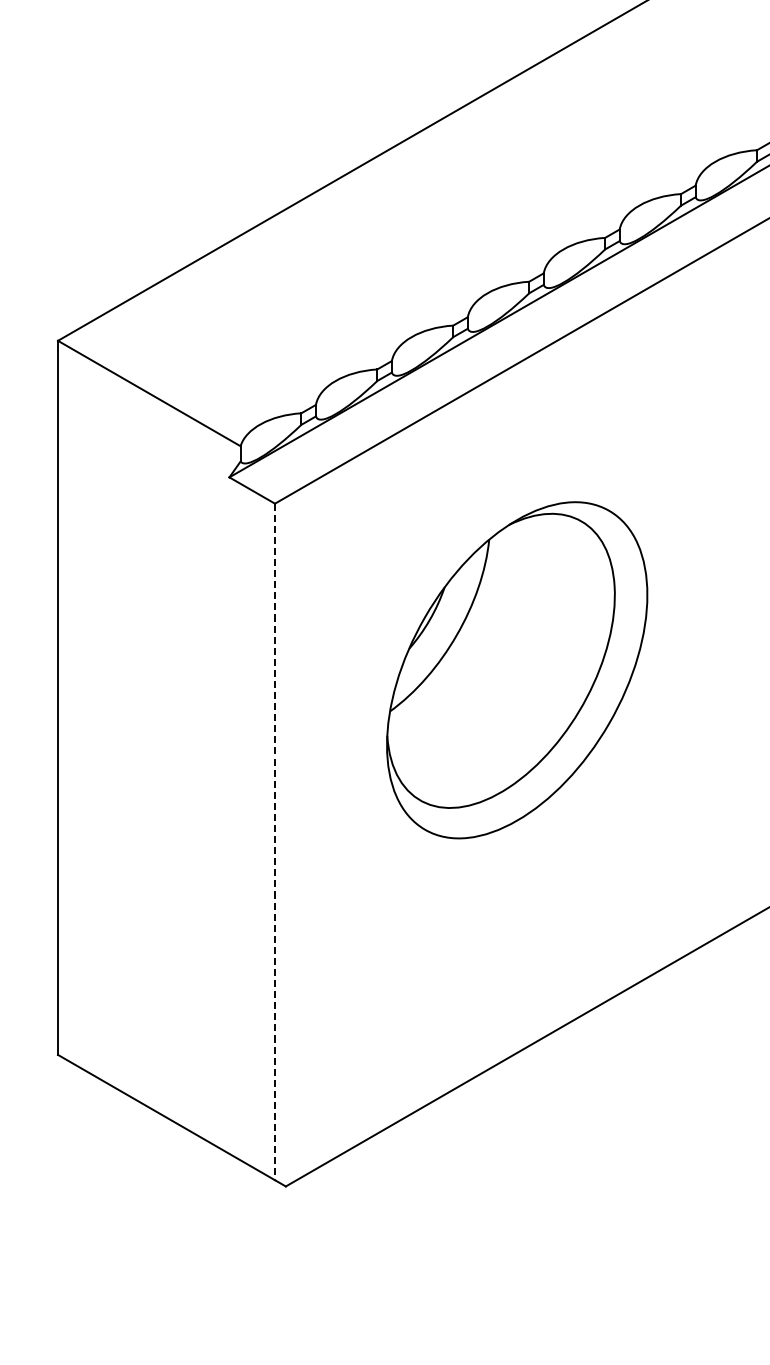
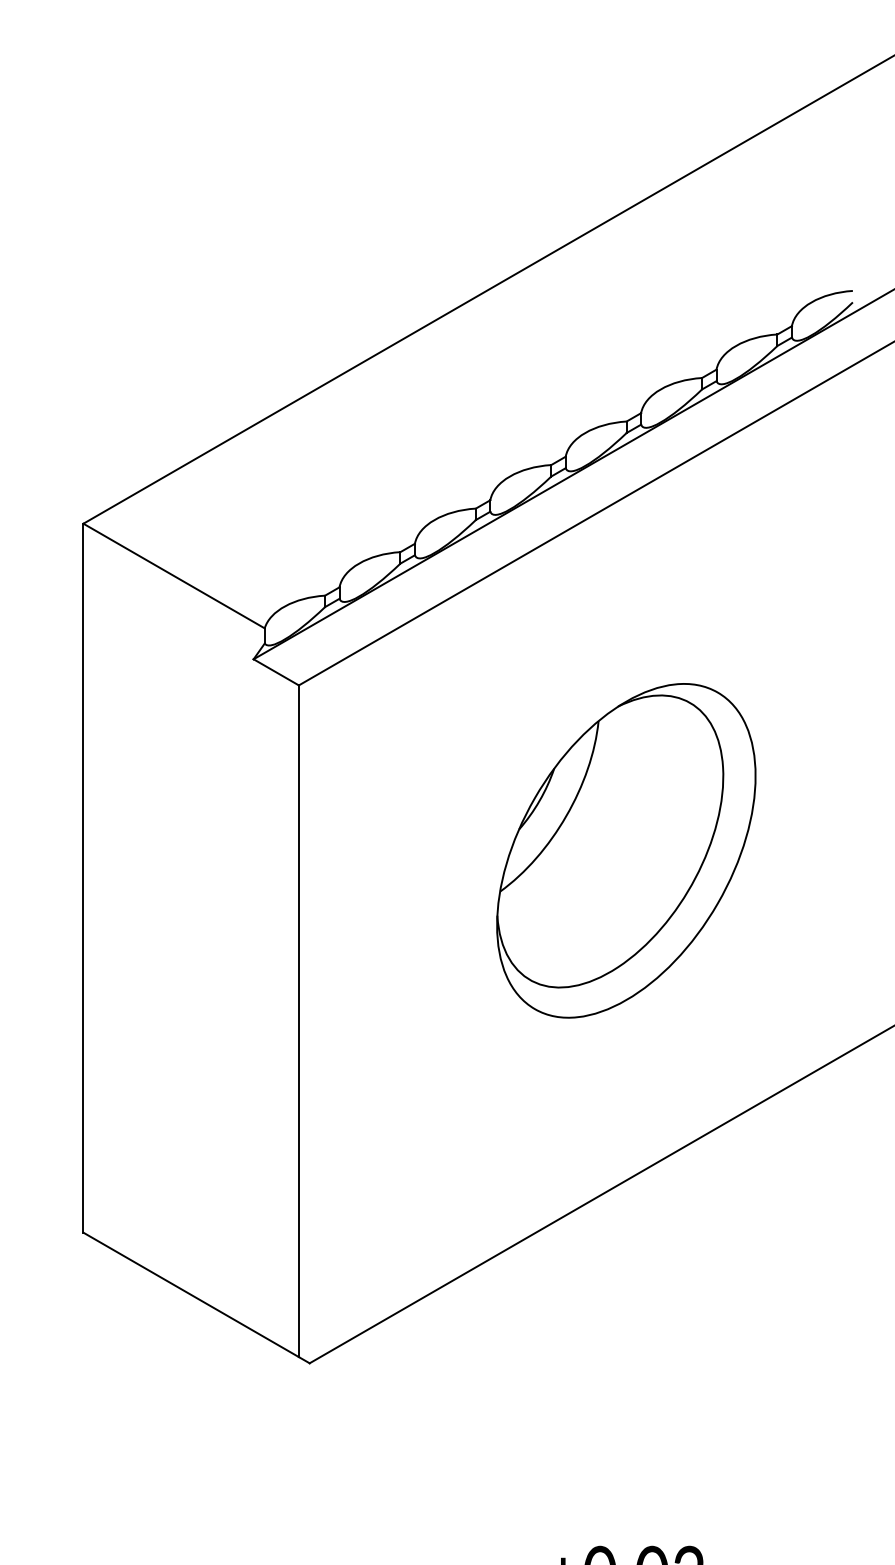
part: (517, 669) -> (626, 850), moved
line: (274, 842) -> (298, 1021), dashed -> solid

